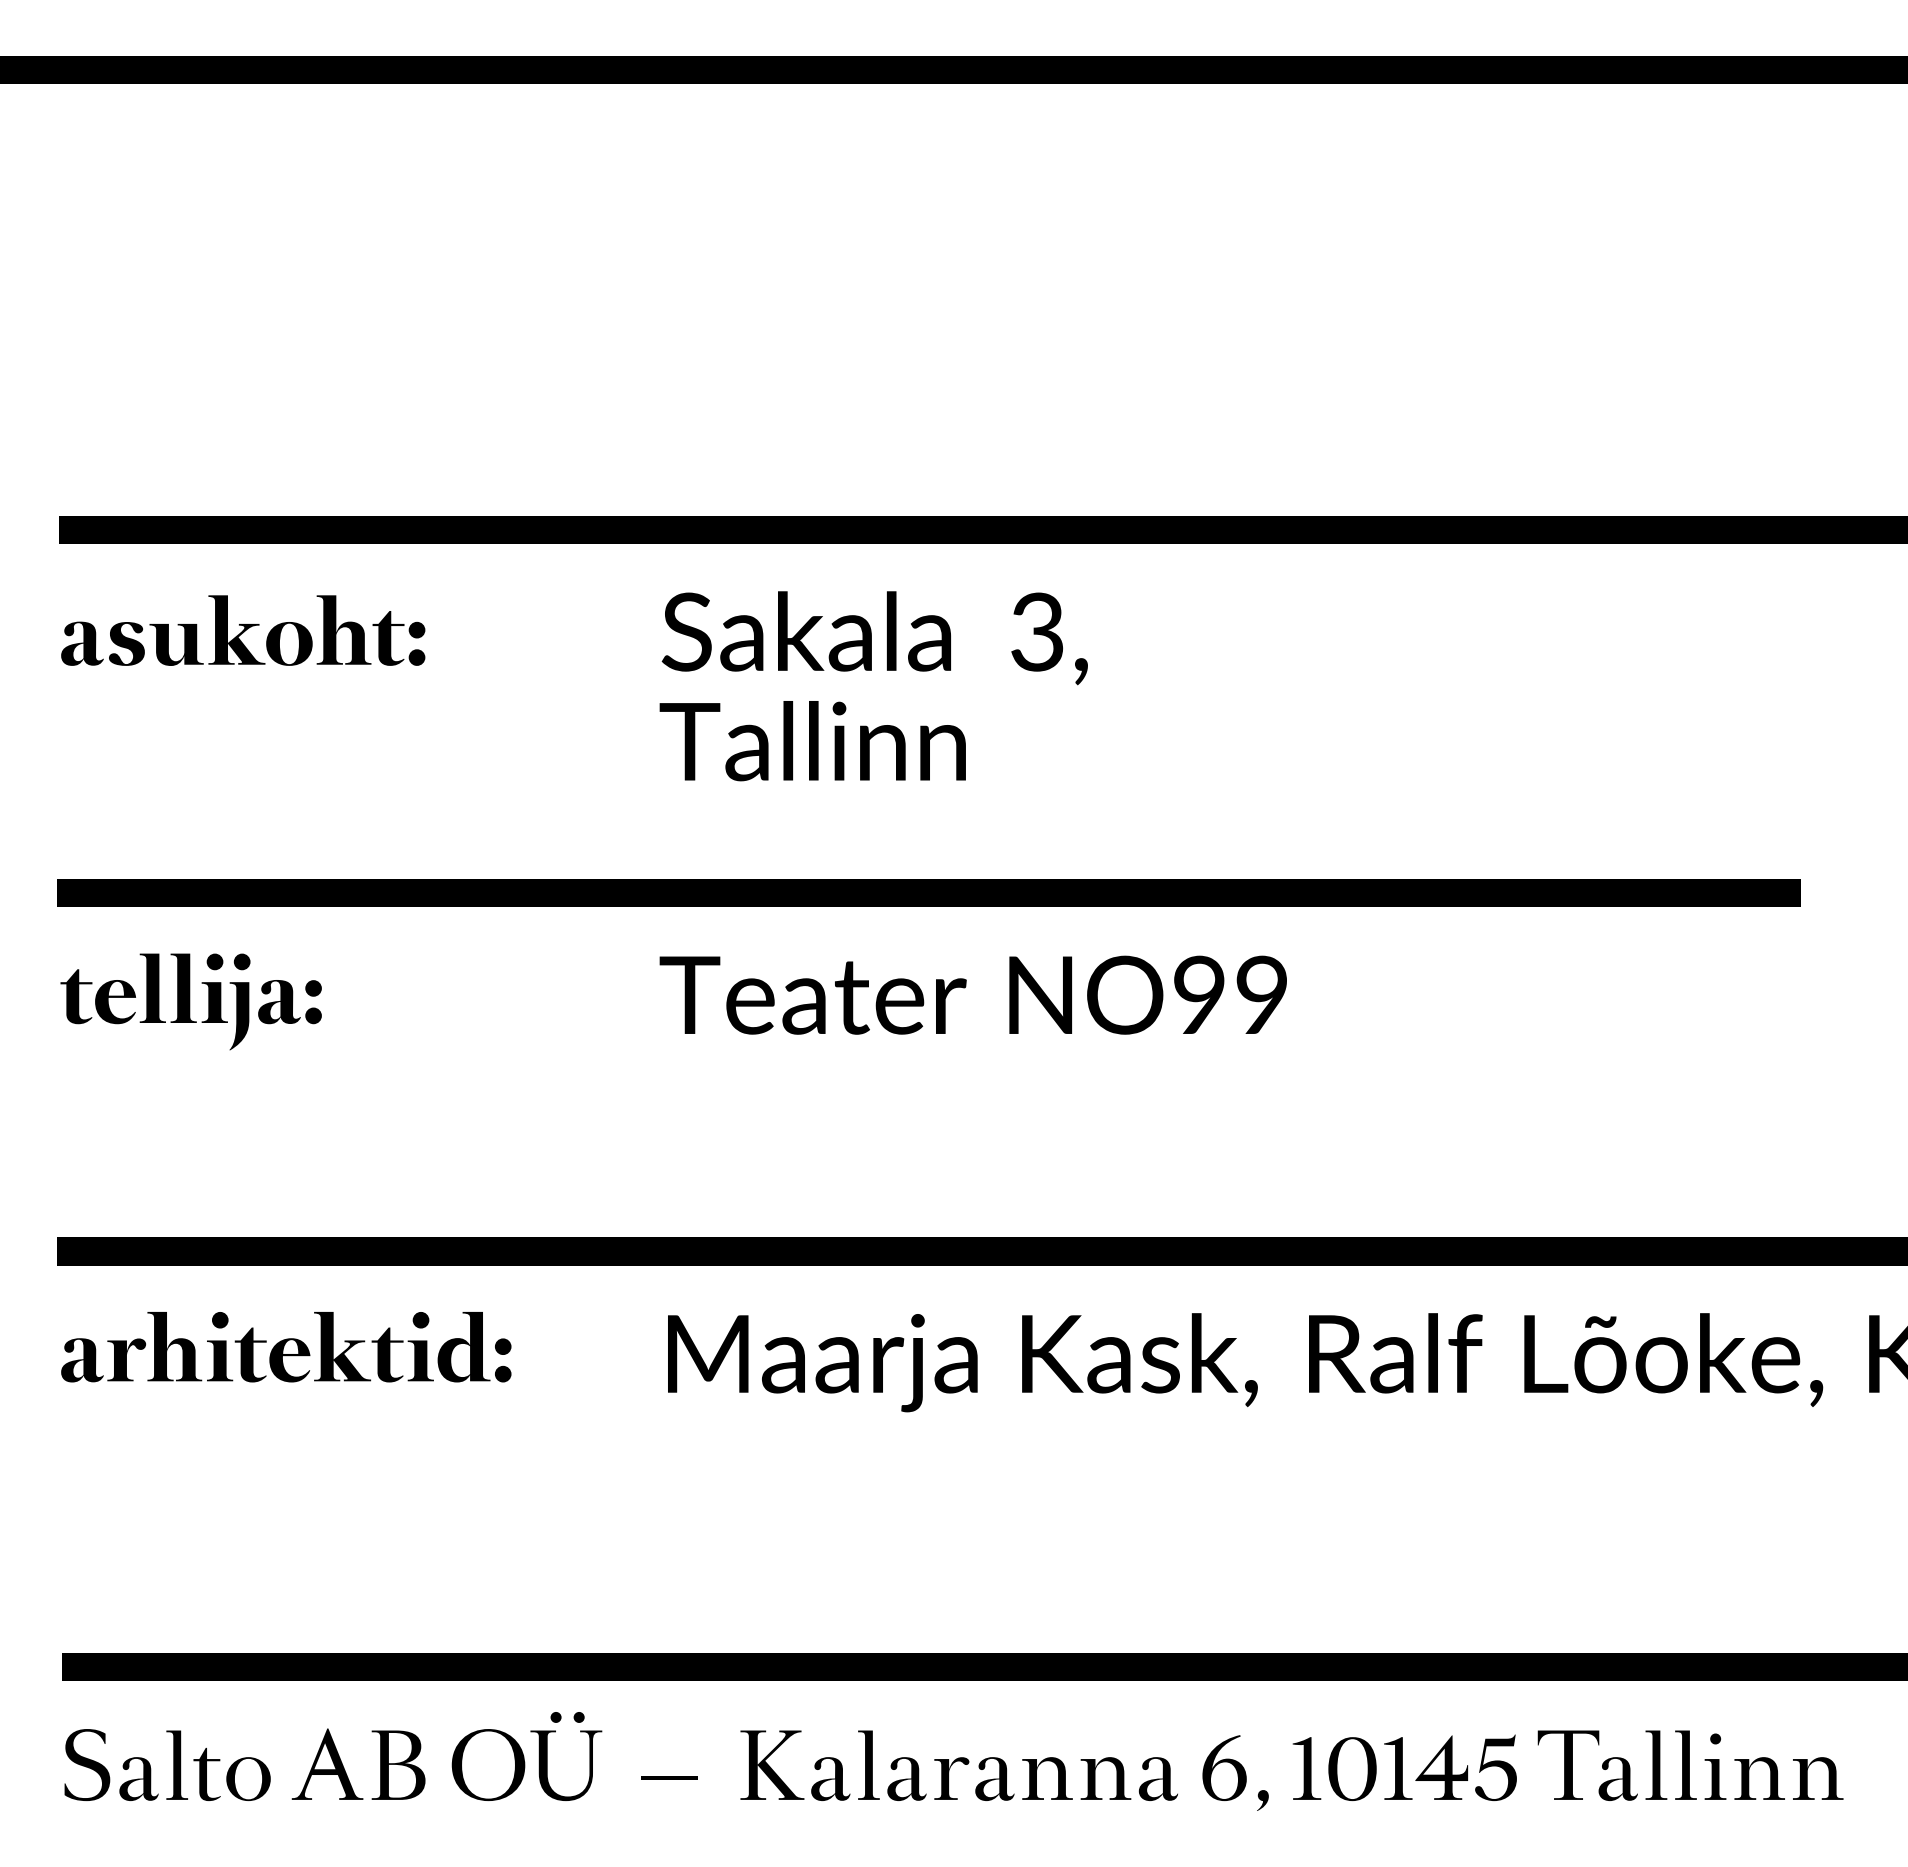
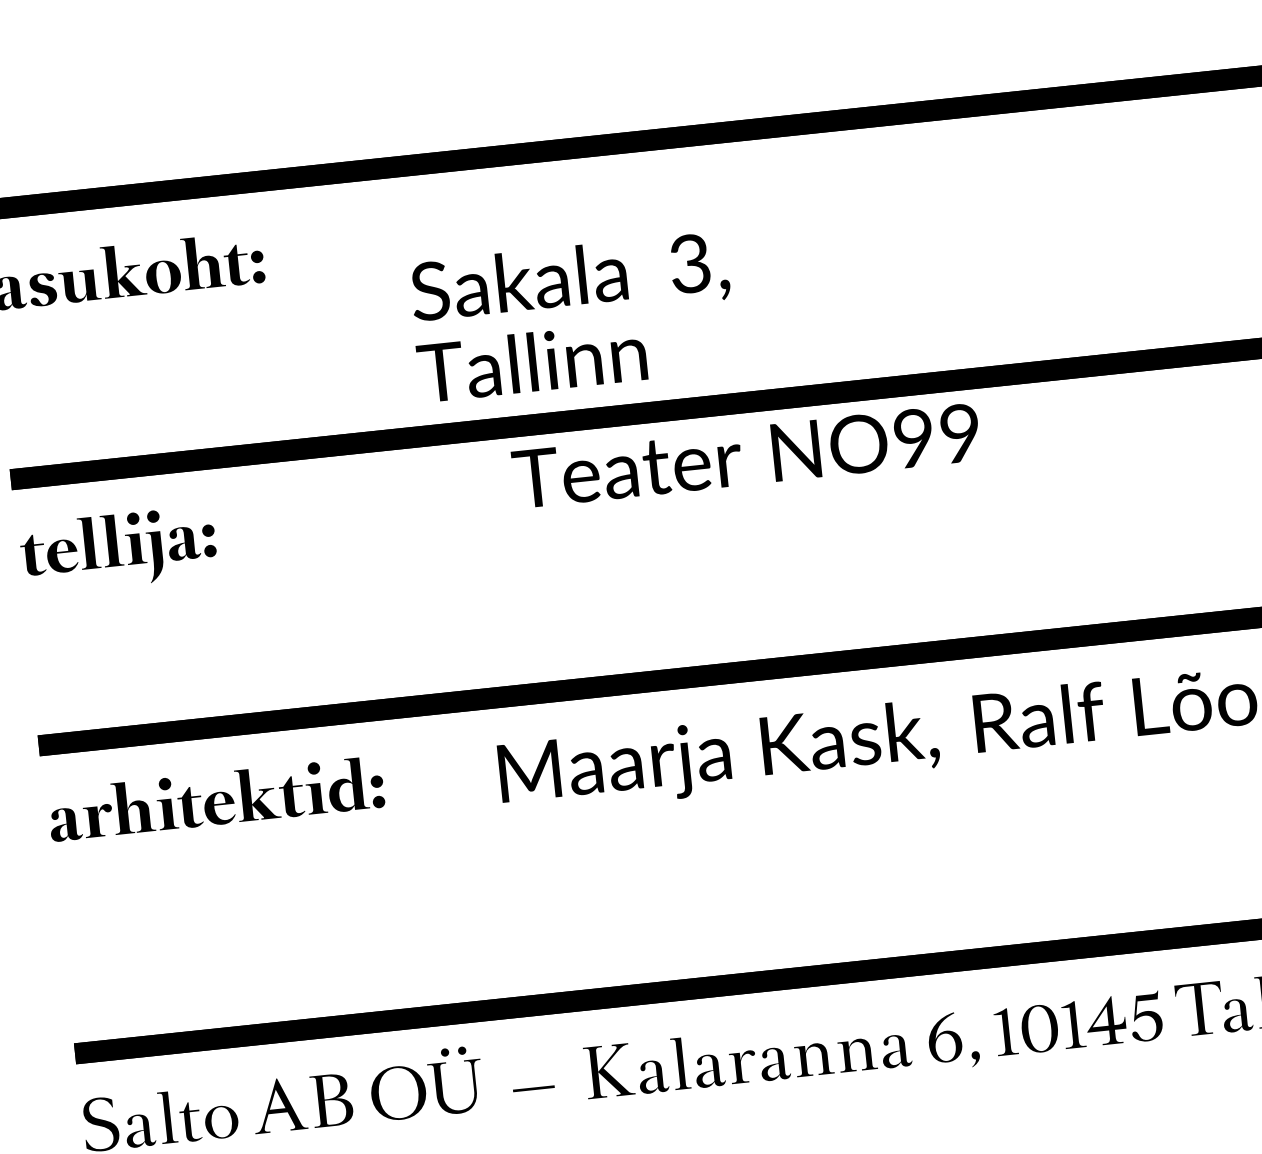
text: (873, 686) -> (572, 316), moved
text: (972, 994) -> (745, 455), moved

